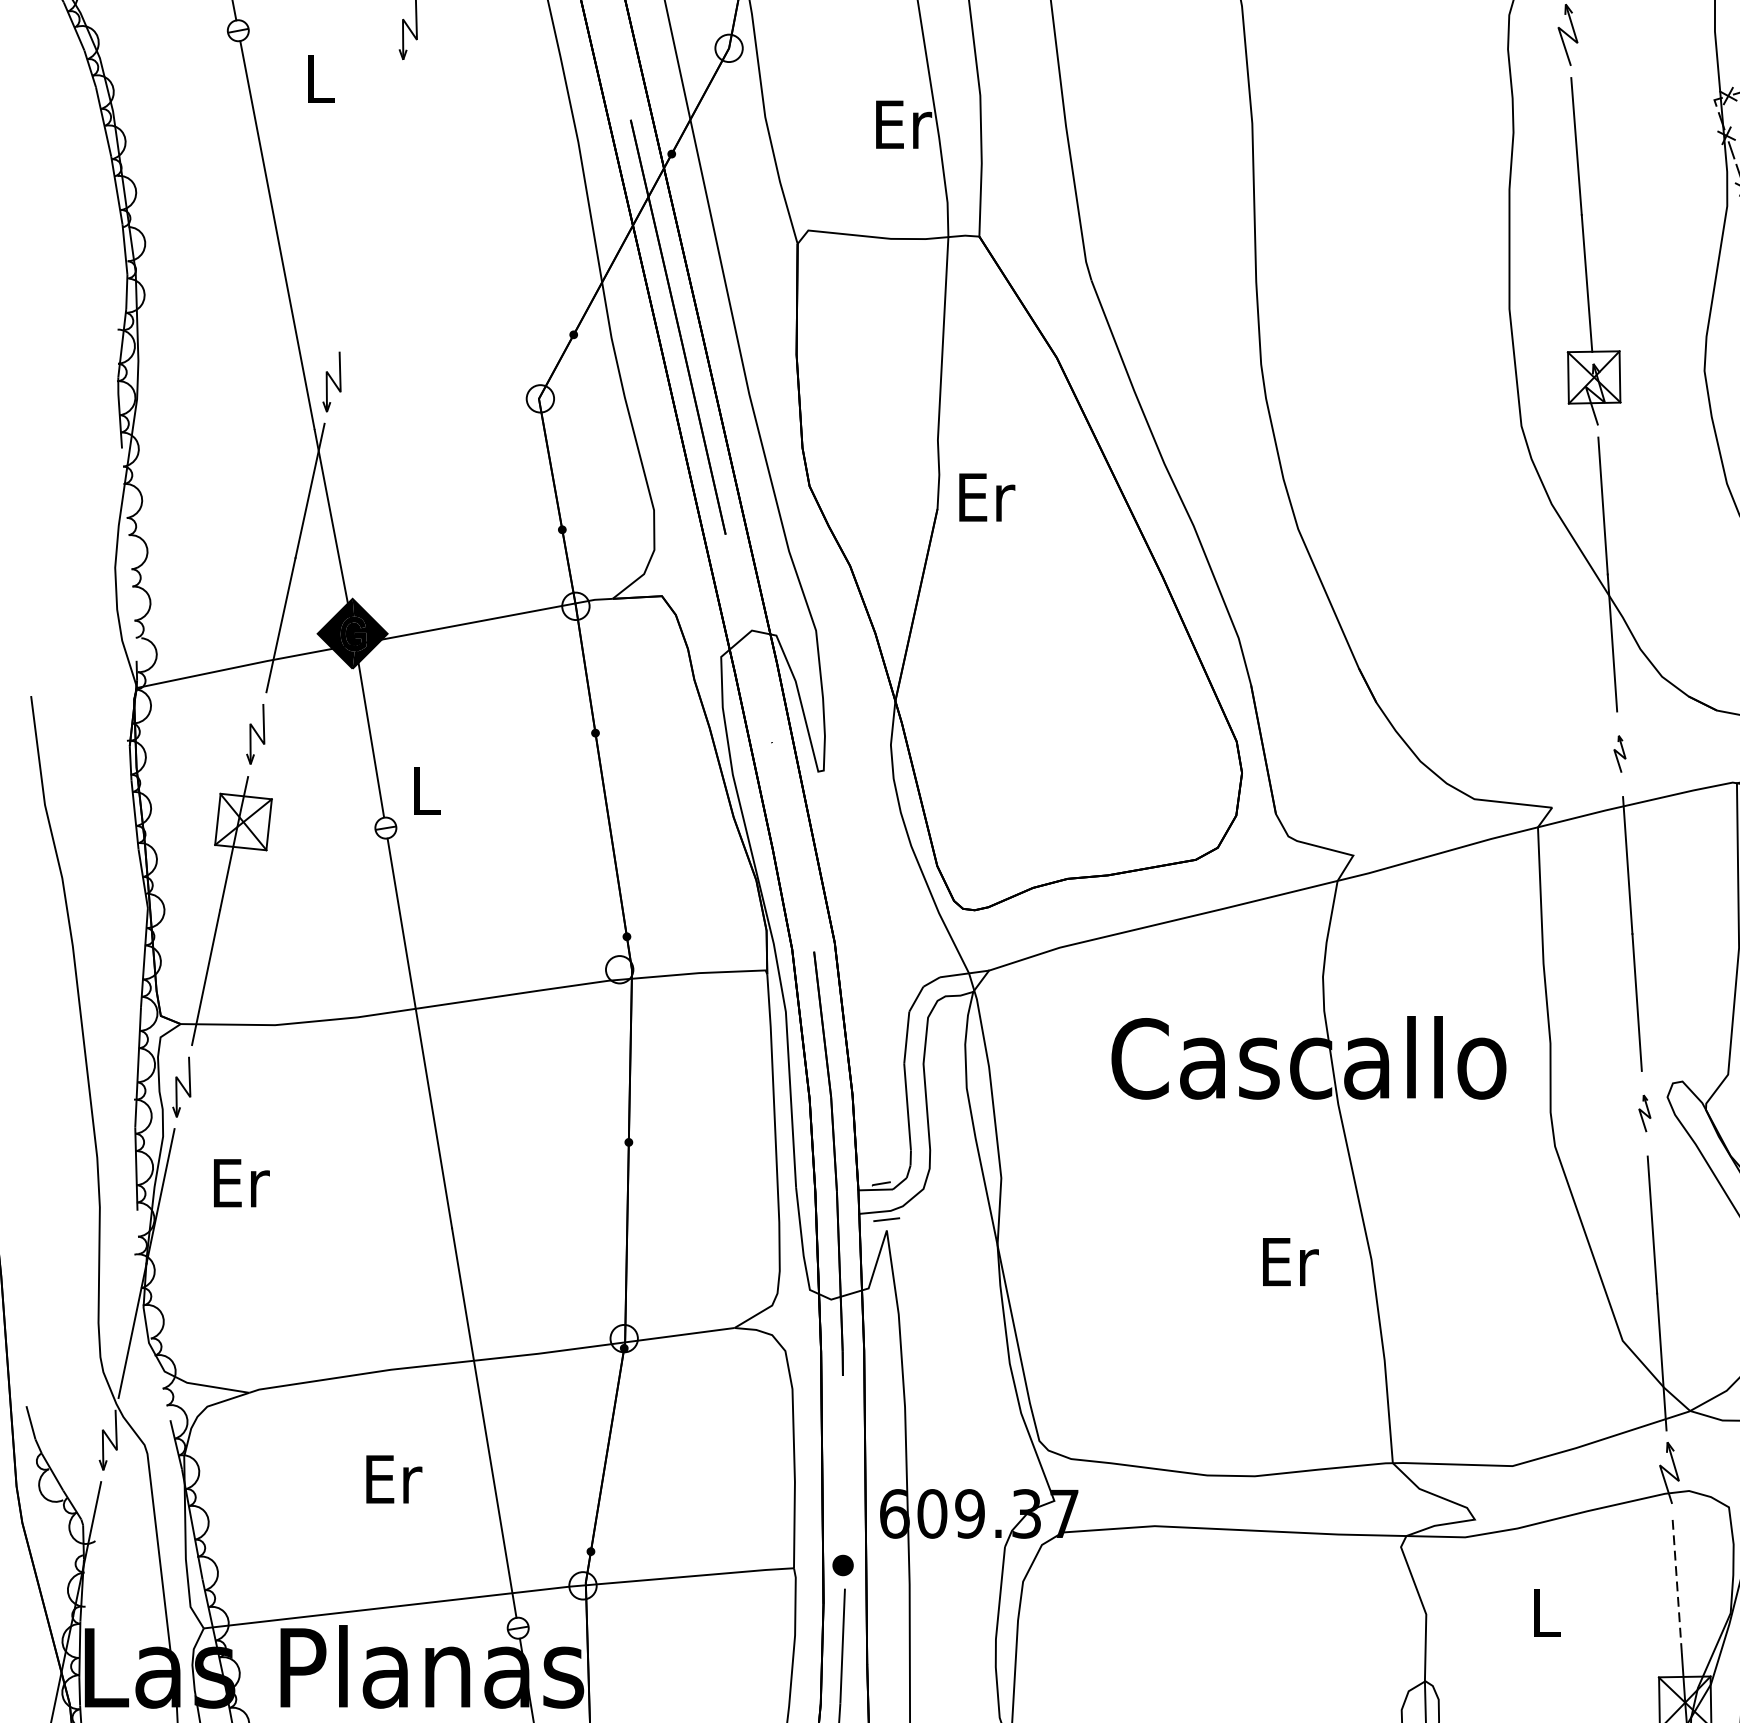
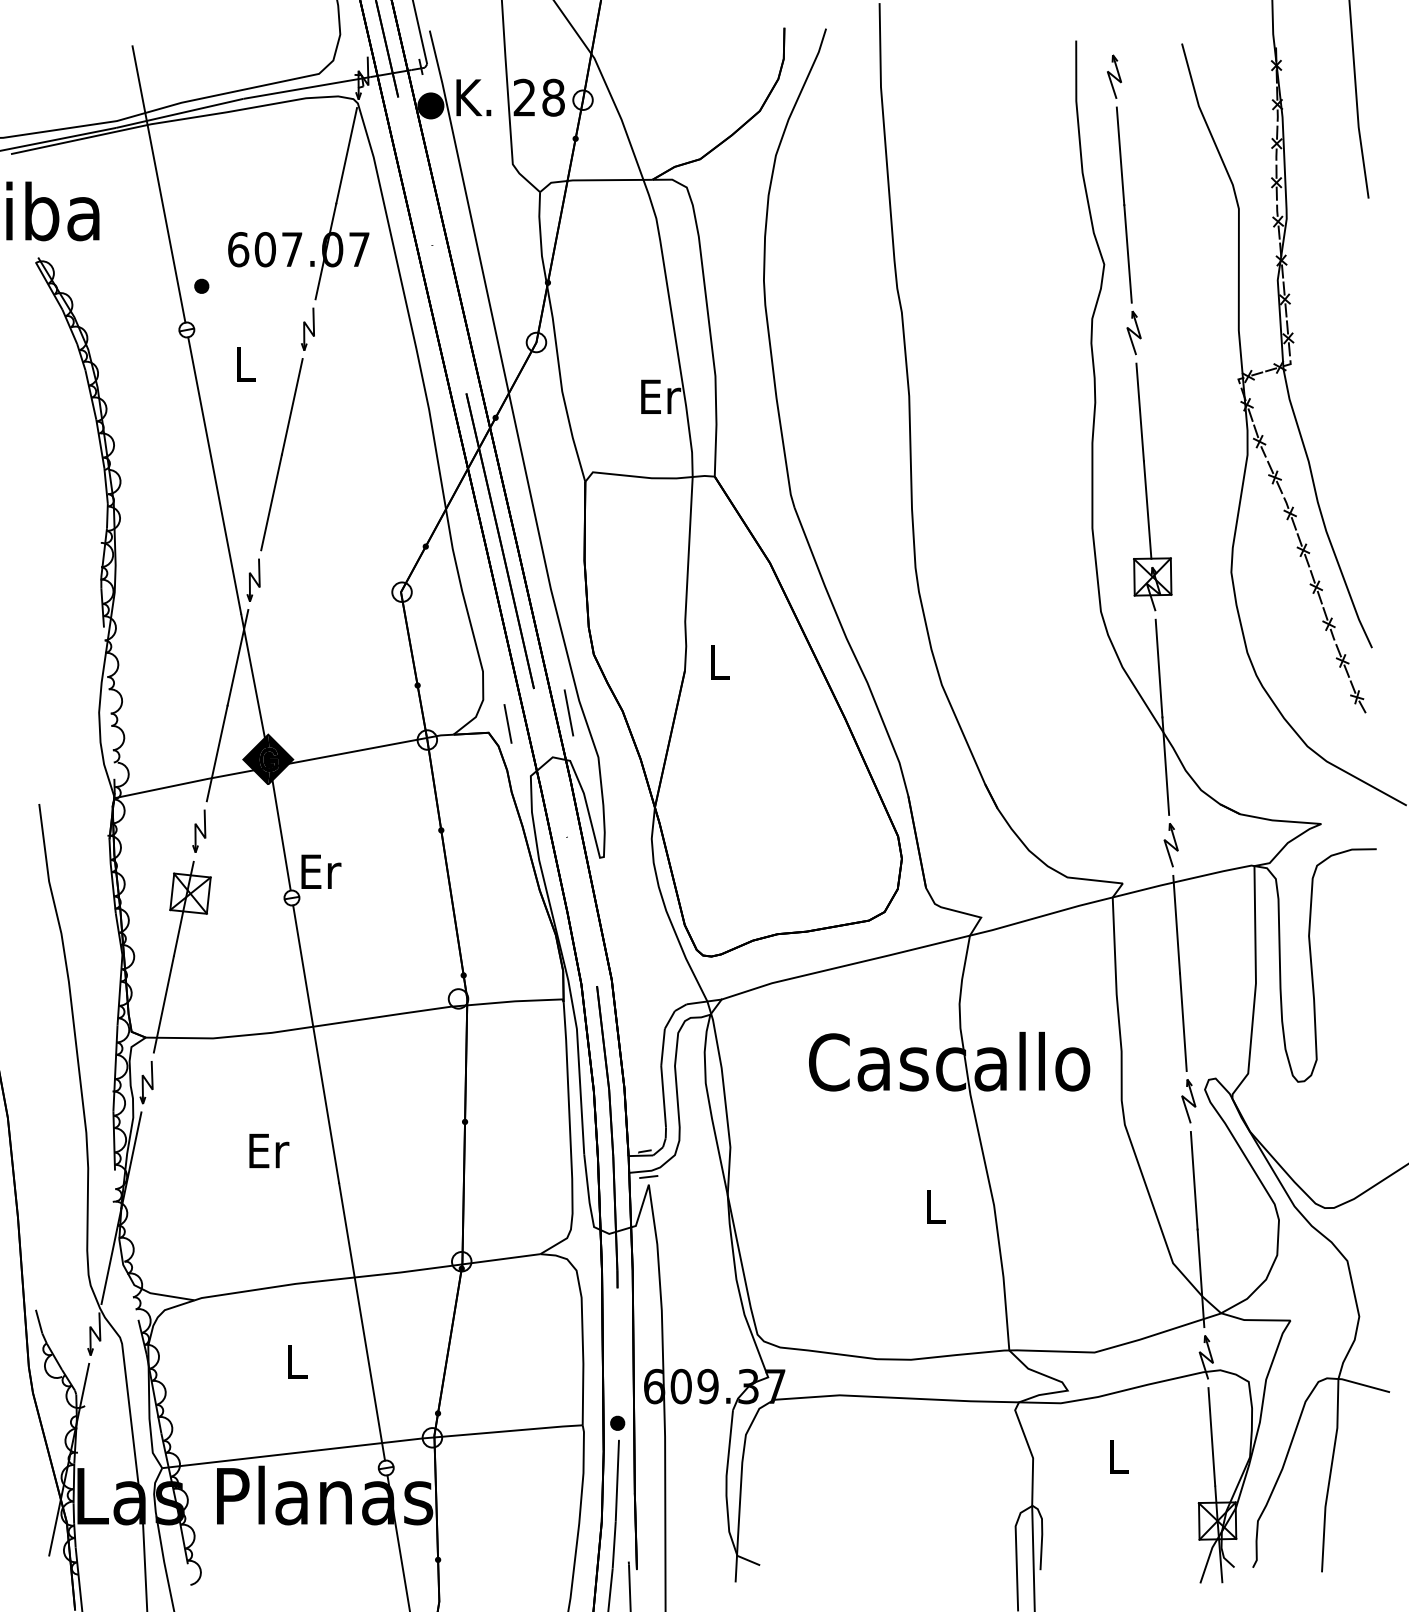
line: (371, 205) -> (281, 454), added
text: (987, 497) -> (720, 662), Er -> L
line: (774, 567) -> (568, 712), added
line: (688, 583) -> (507, 723), added
part: (1619, 754) -> (1170, 845), size x1.67
text: (427, 790) -> (321, 871), L -> Er
part: (1644, 1113) -> (1188, 1101), size x1.67
text: (242, 1182) -> (269, 1150), moved
text: (1290, 1262) -> (936, 1207), Er -> L
text: (393, 1480) -> (297, 1362), Er -> L
line: (1676, 1583) -> (1211, 1436), dashed -> solid

